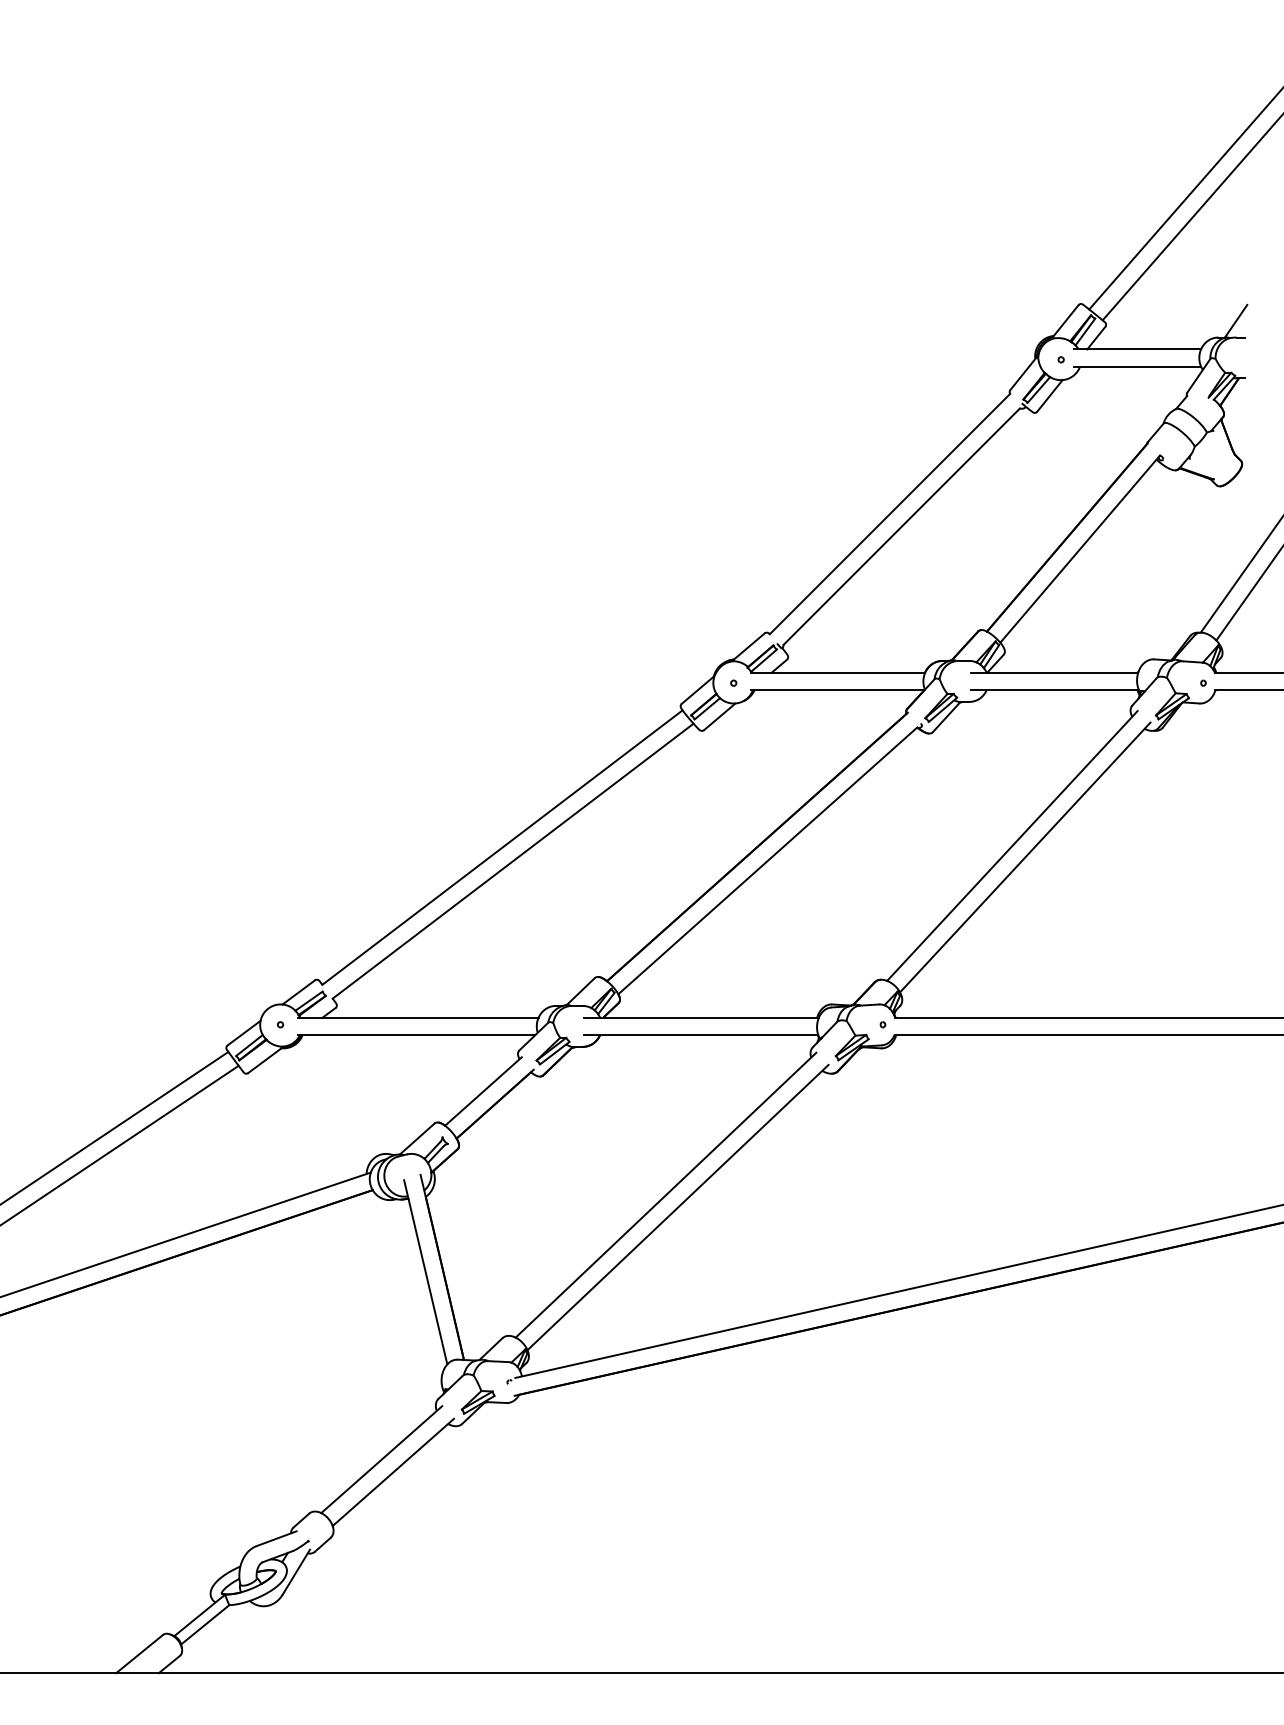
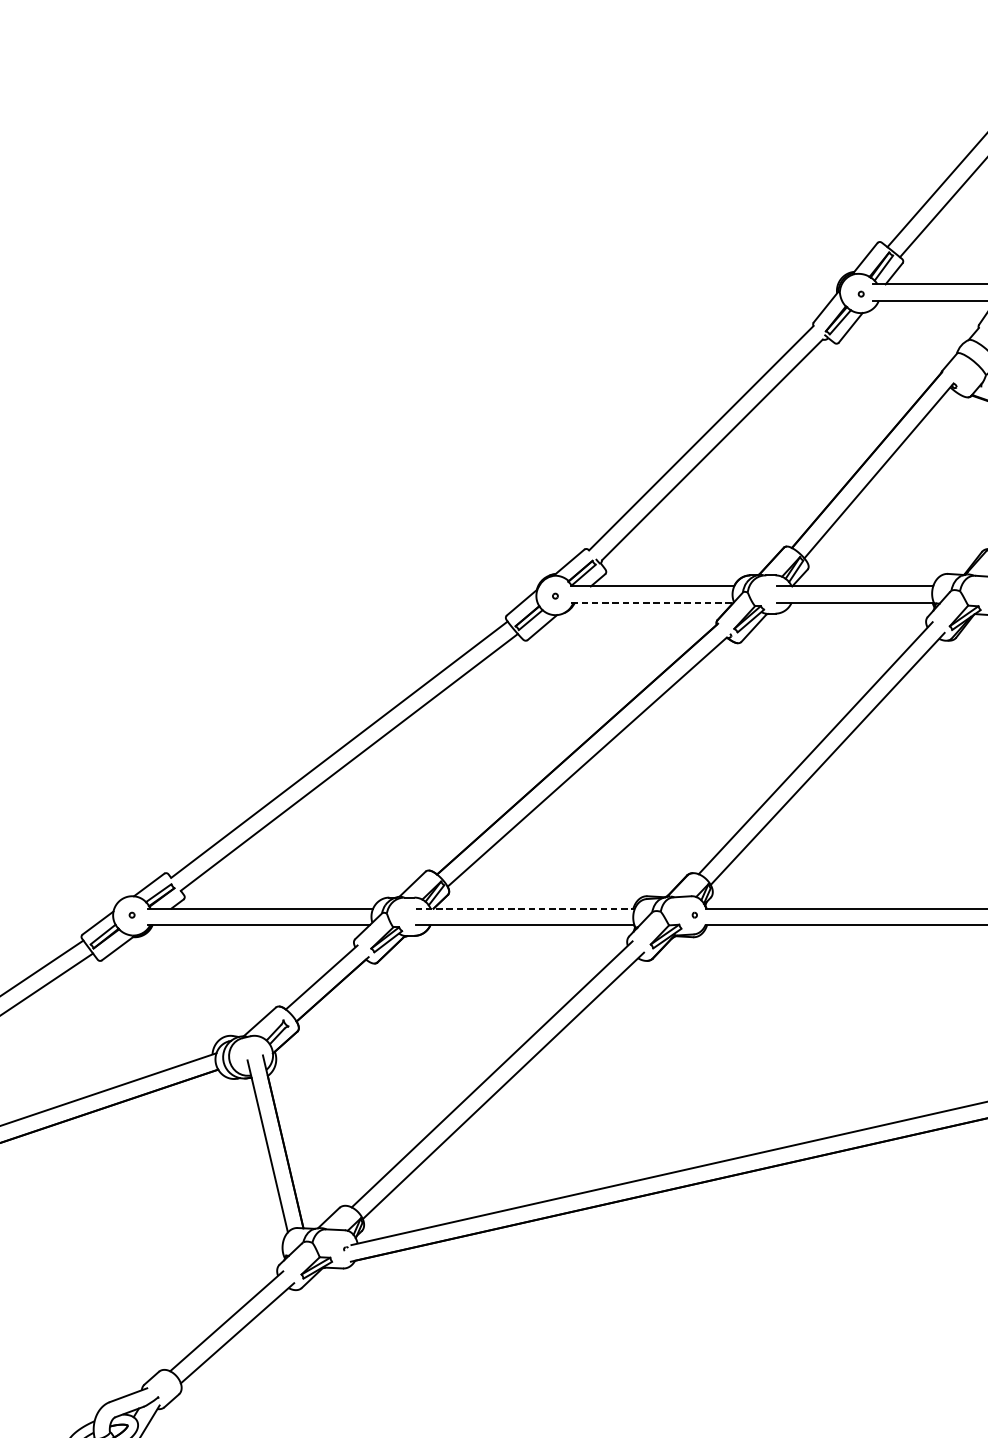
line: (838, 690) -> (653, 602), solid -> dashed
line: (701, 1017) -> (525, 908), solid -> dashed

